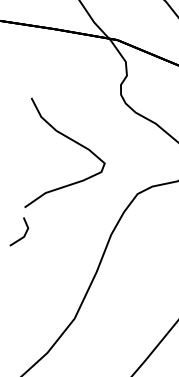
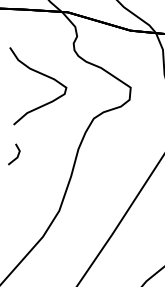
curve: (72, 142) -> (42, 75), moved

